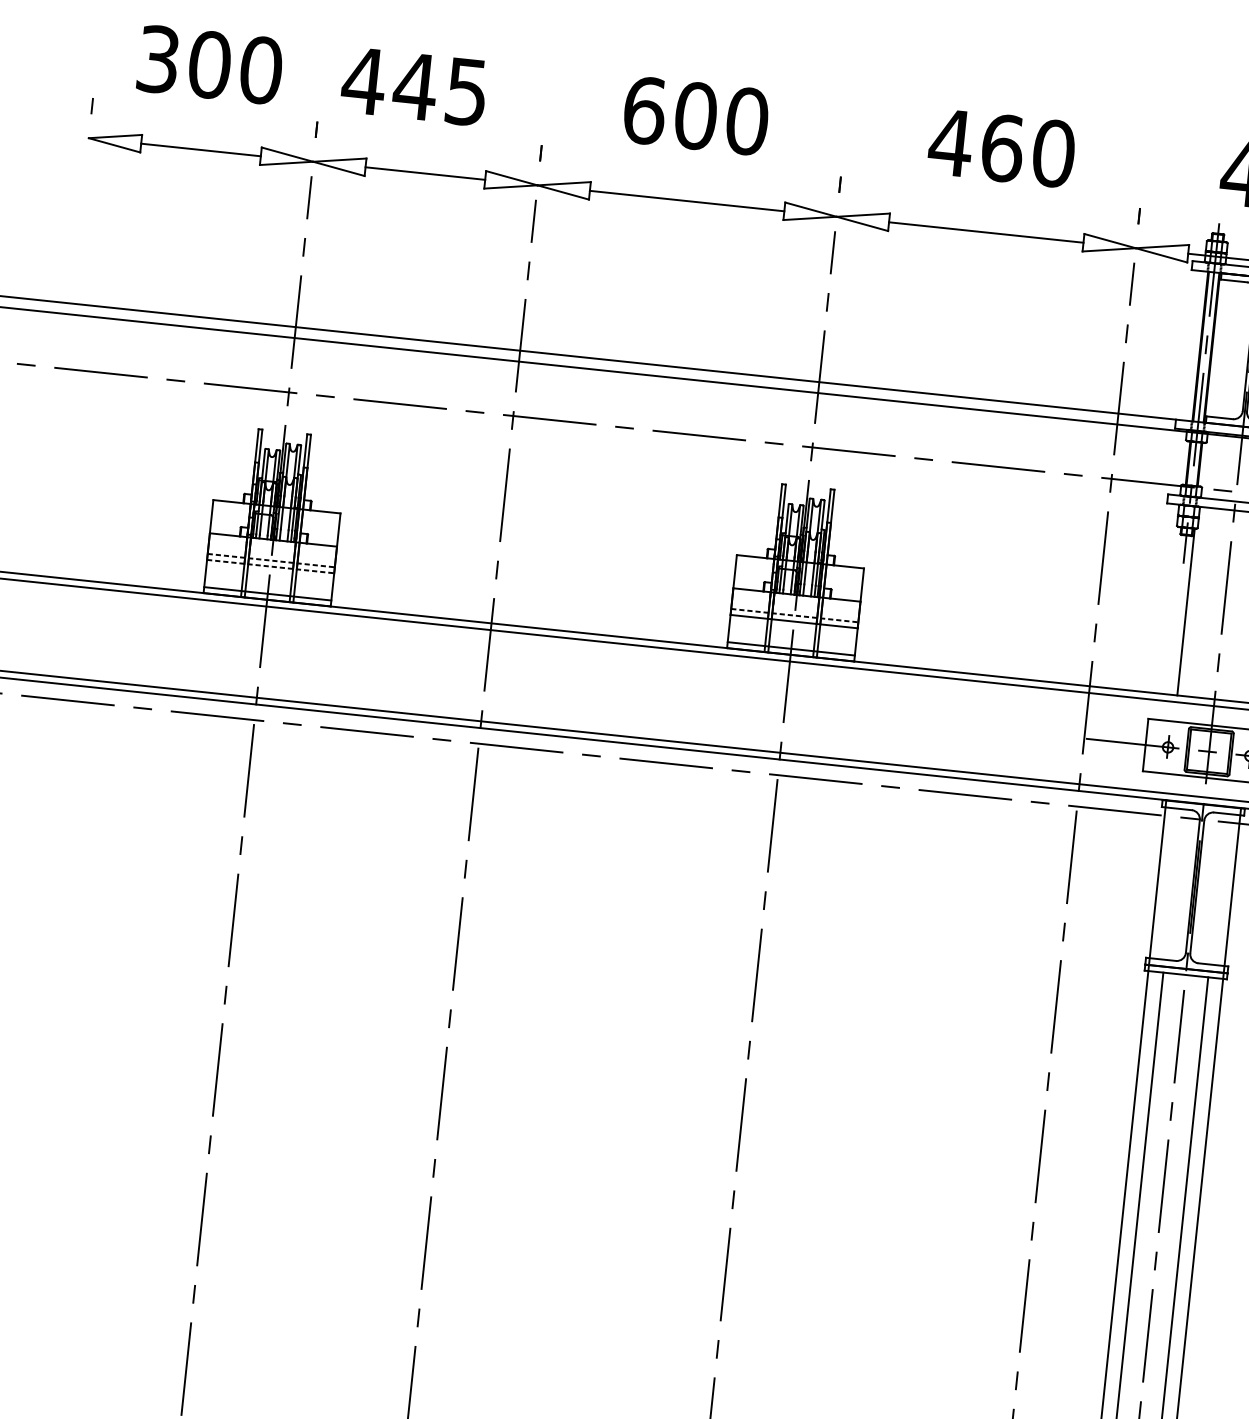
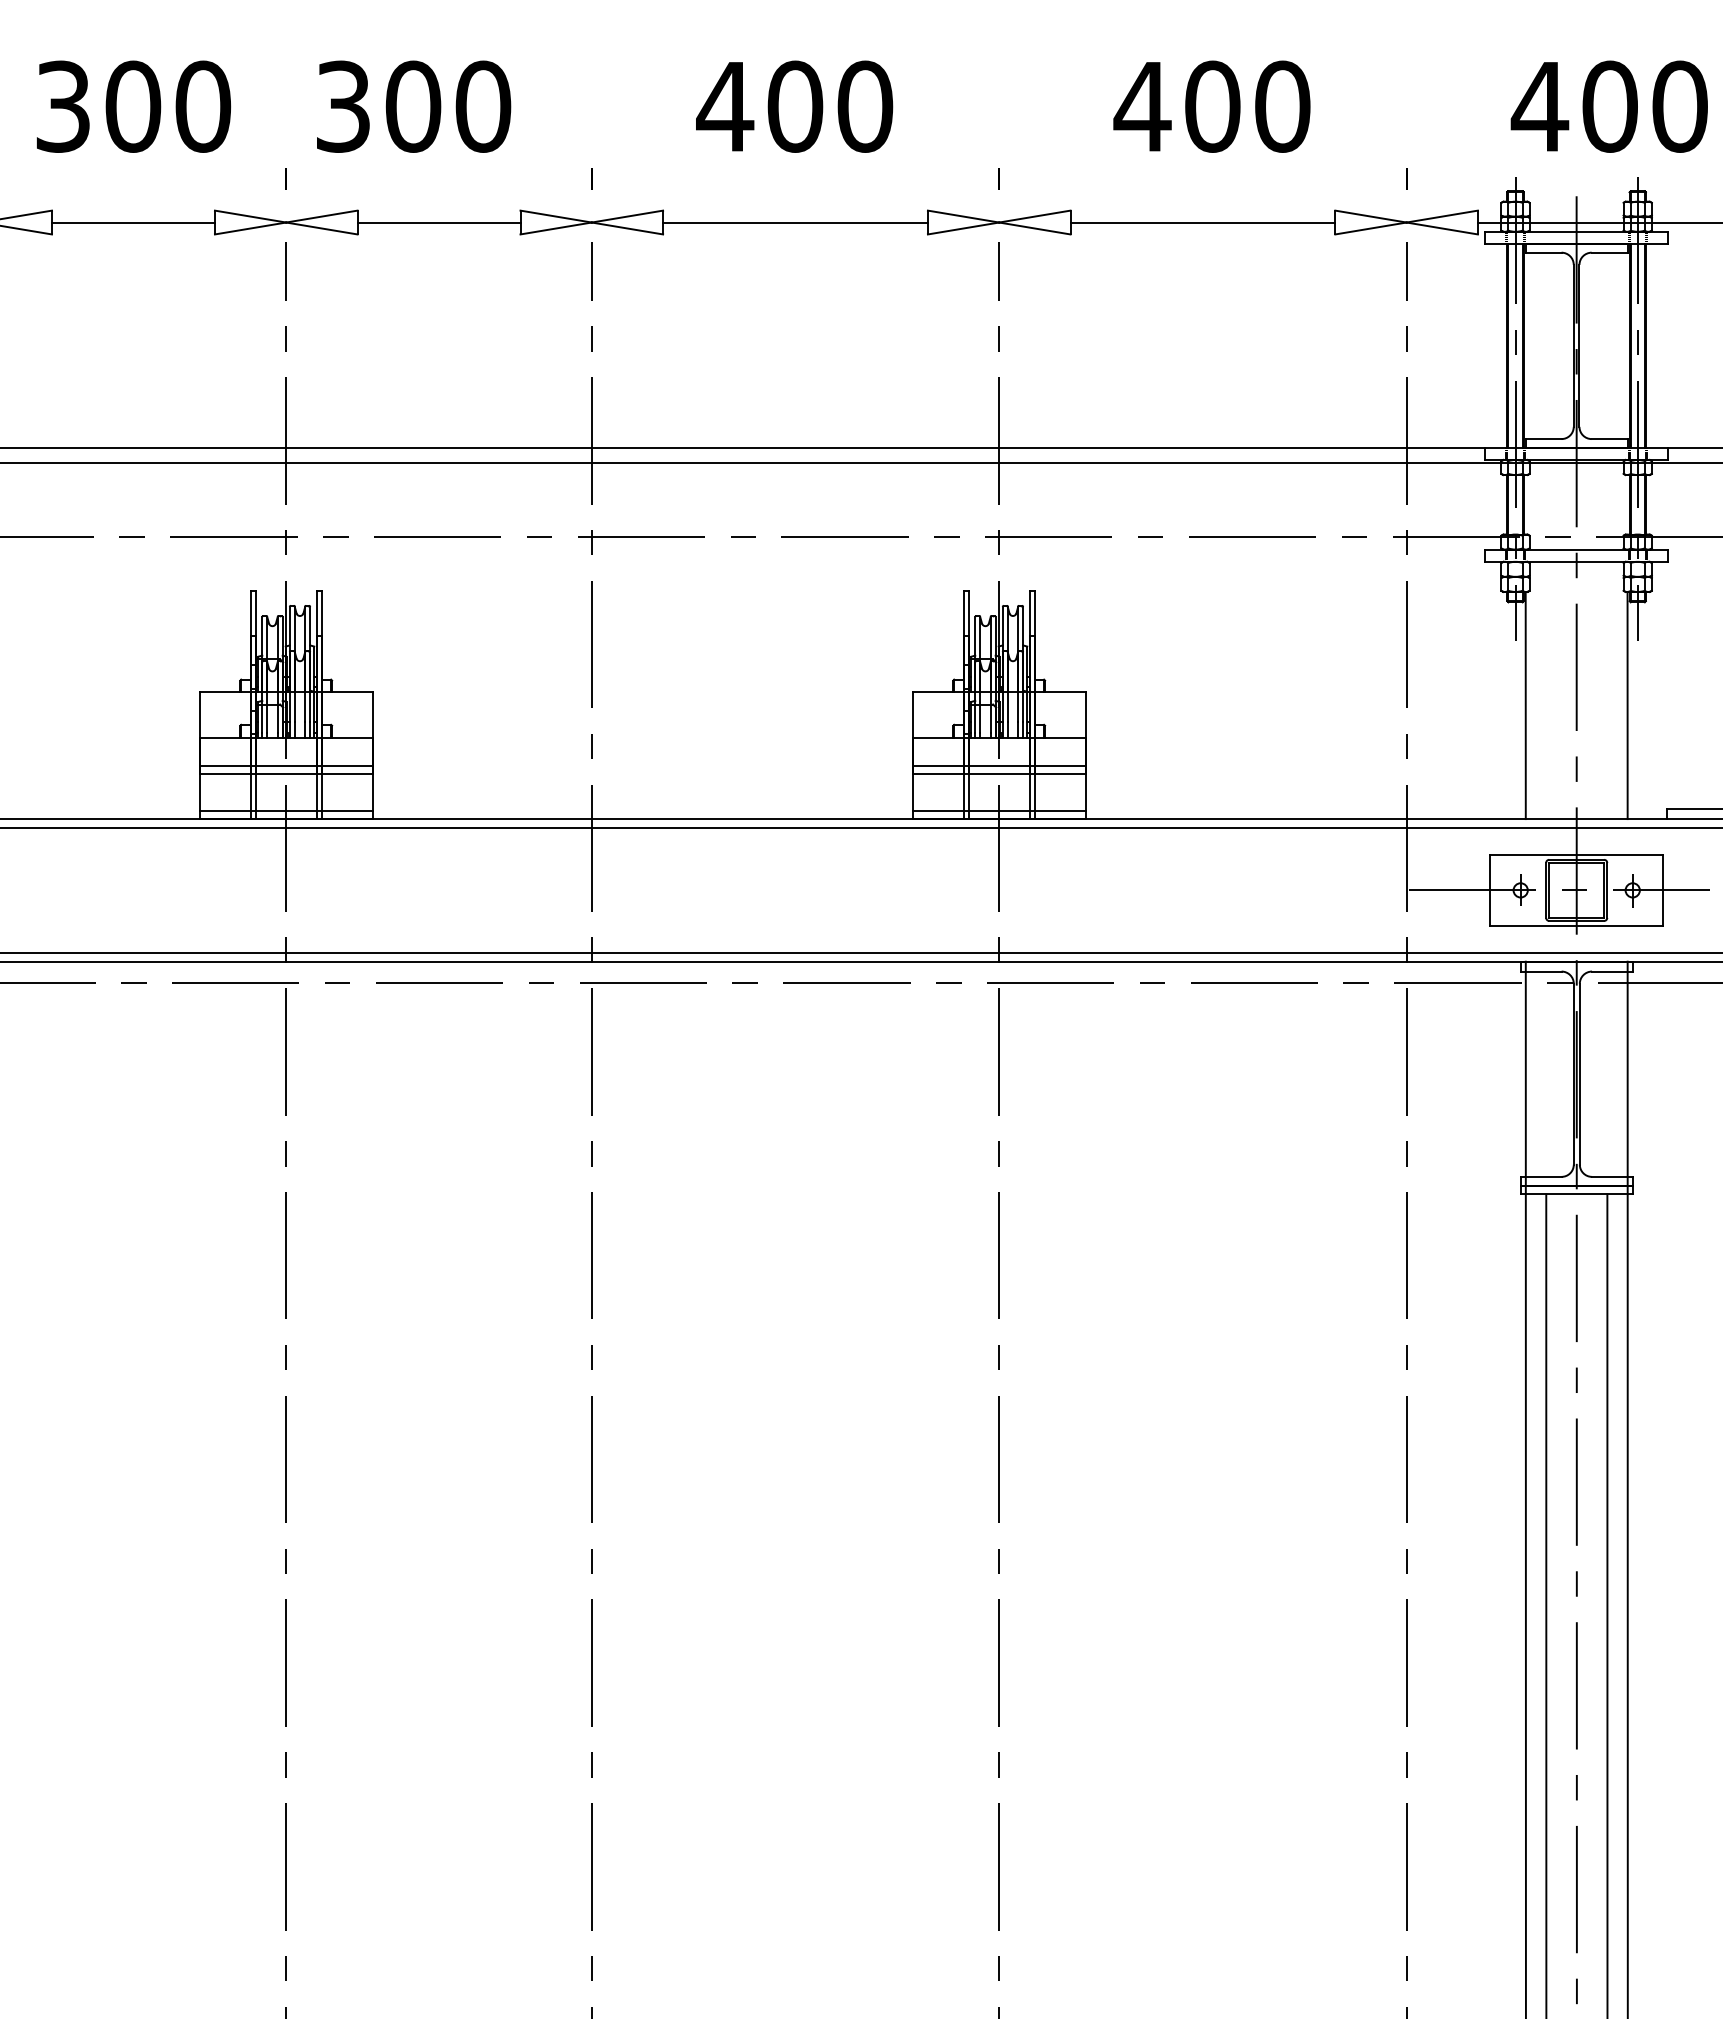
text: (414, 86) -> (412, 106), 445 -> 300
text: (644, 110) -> (725, 106), 600 -> 400
text: (1002, 148) -> (1212, 106), 460 -> 400
line: (271, 560) -> (286, 765), dashed -> solid
line: (270, 566) -> (286, 773), dashed -> solid
line: (795, 615) -> (999, 765), dashed -> solid

